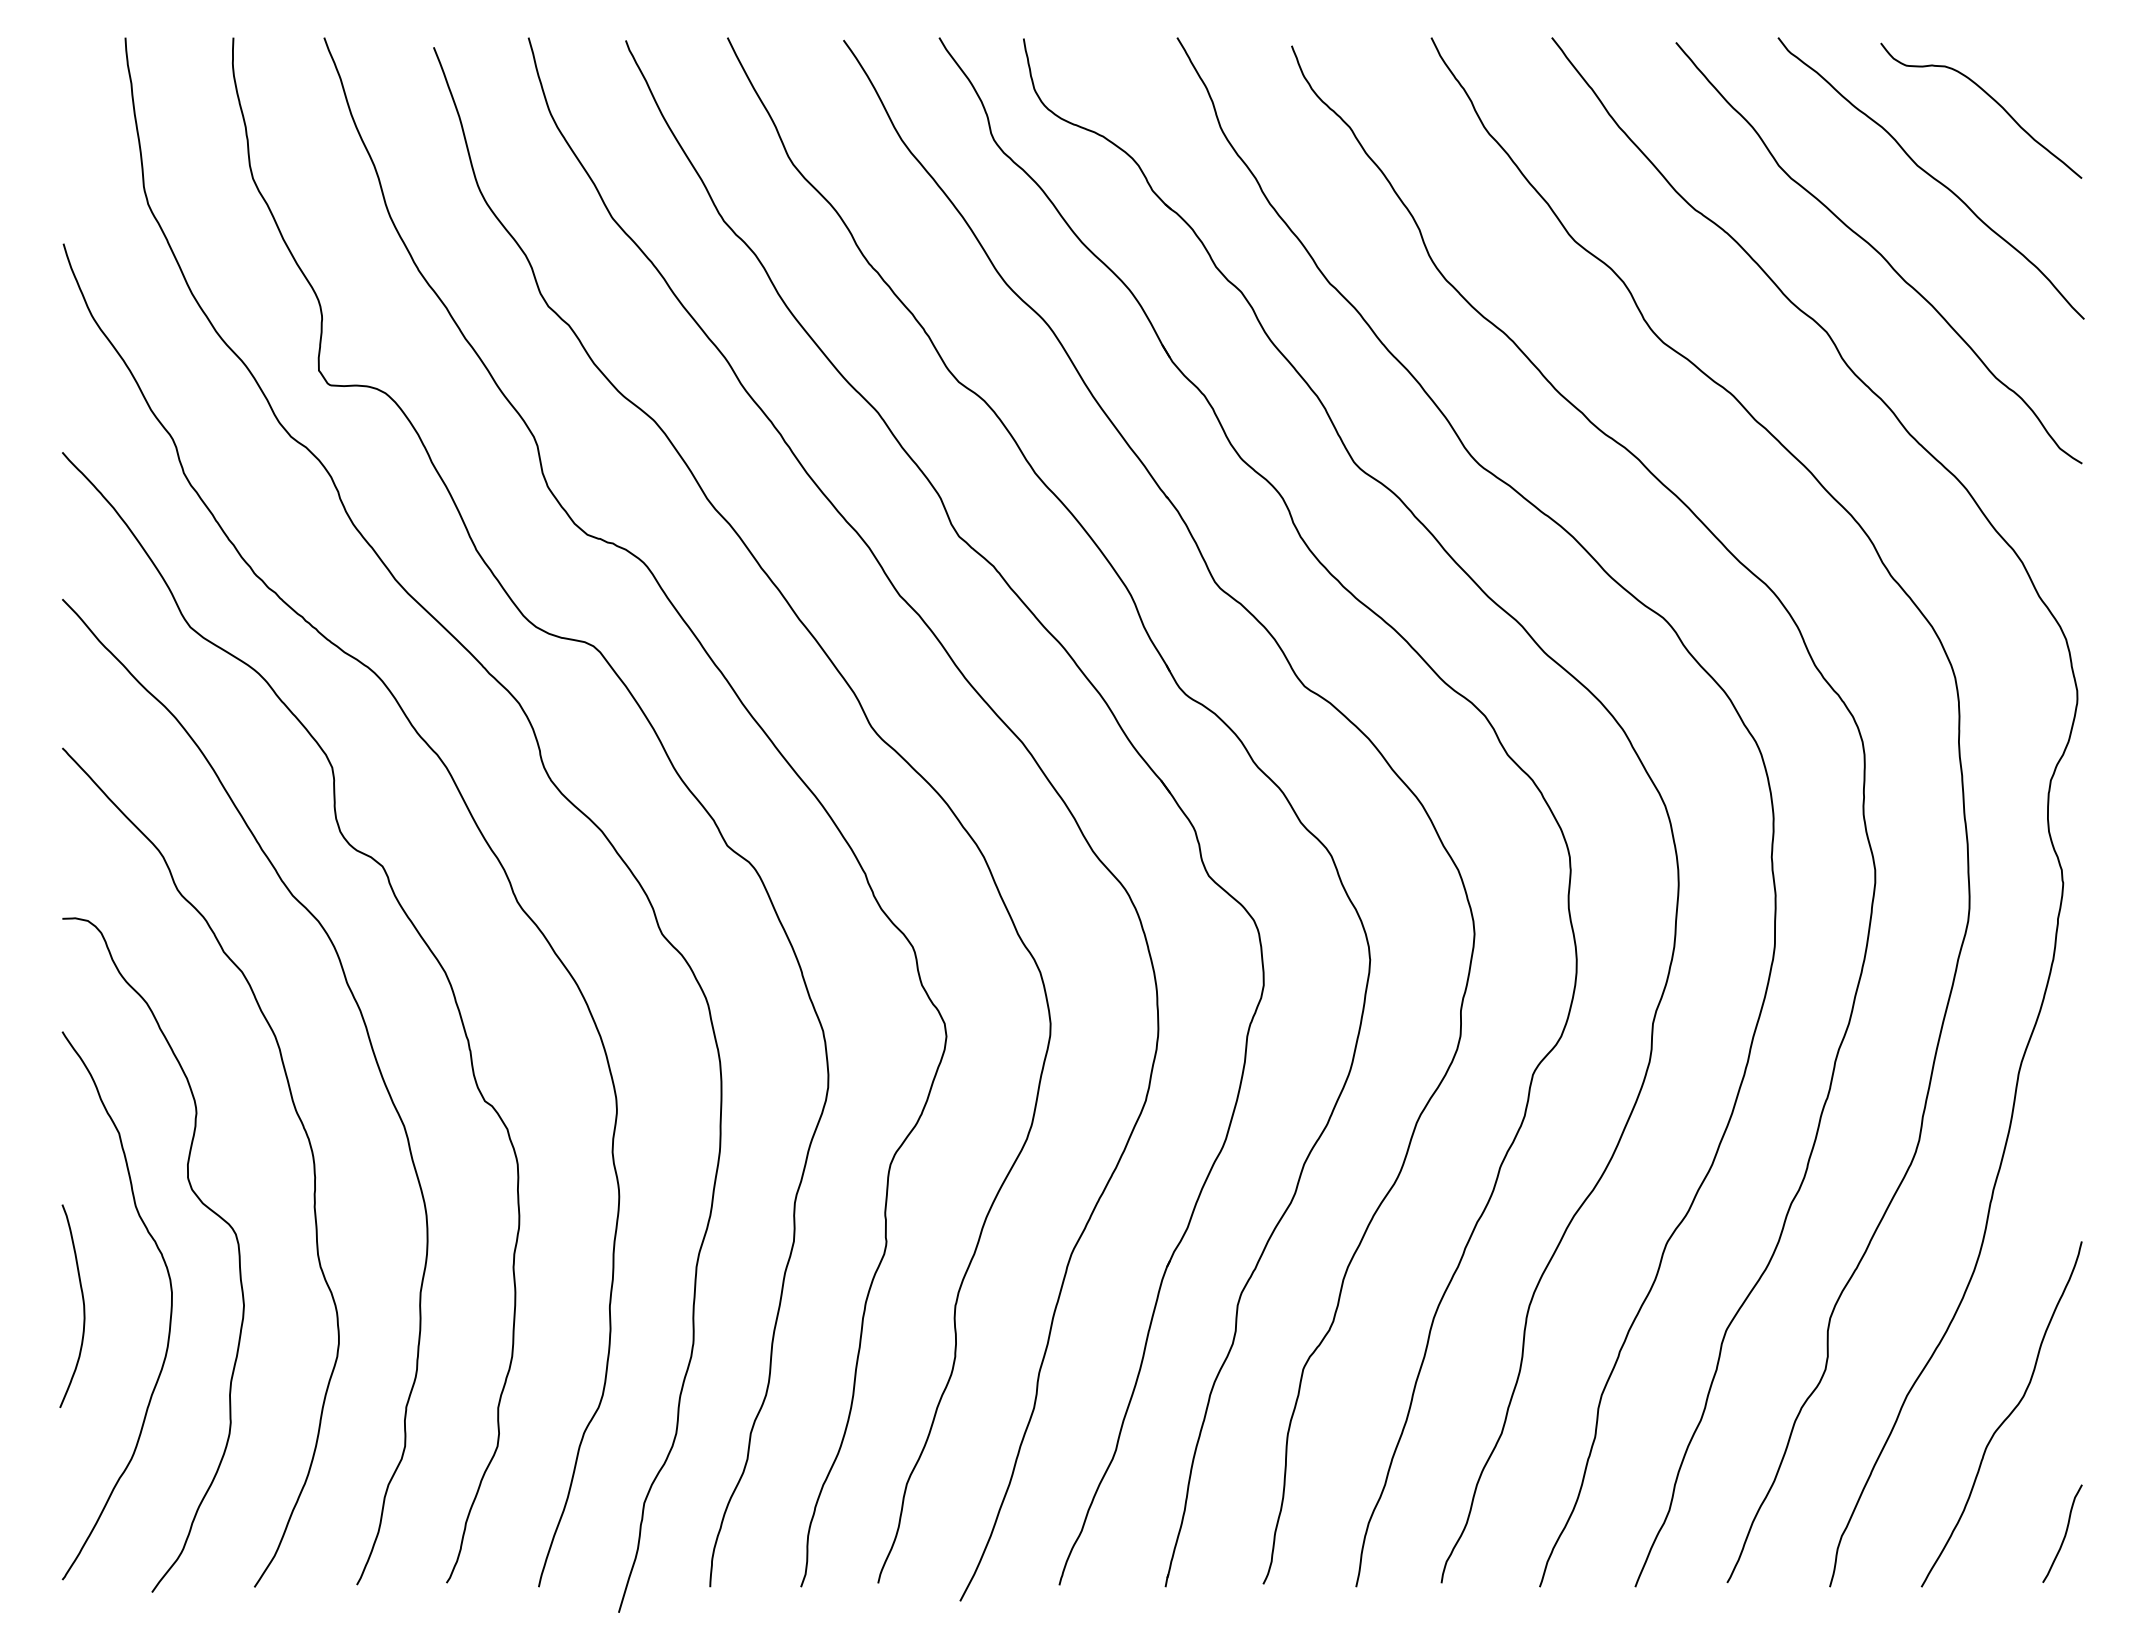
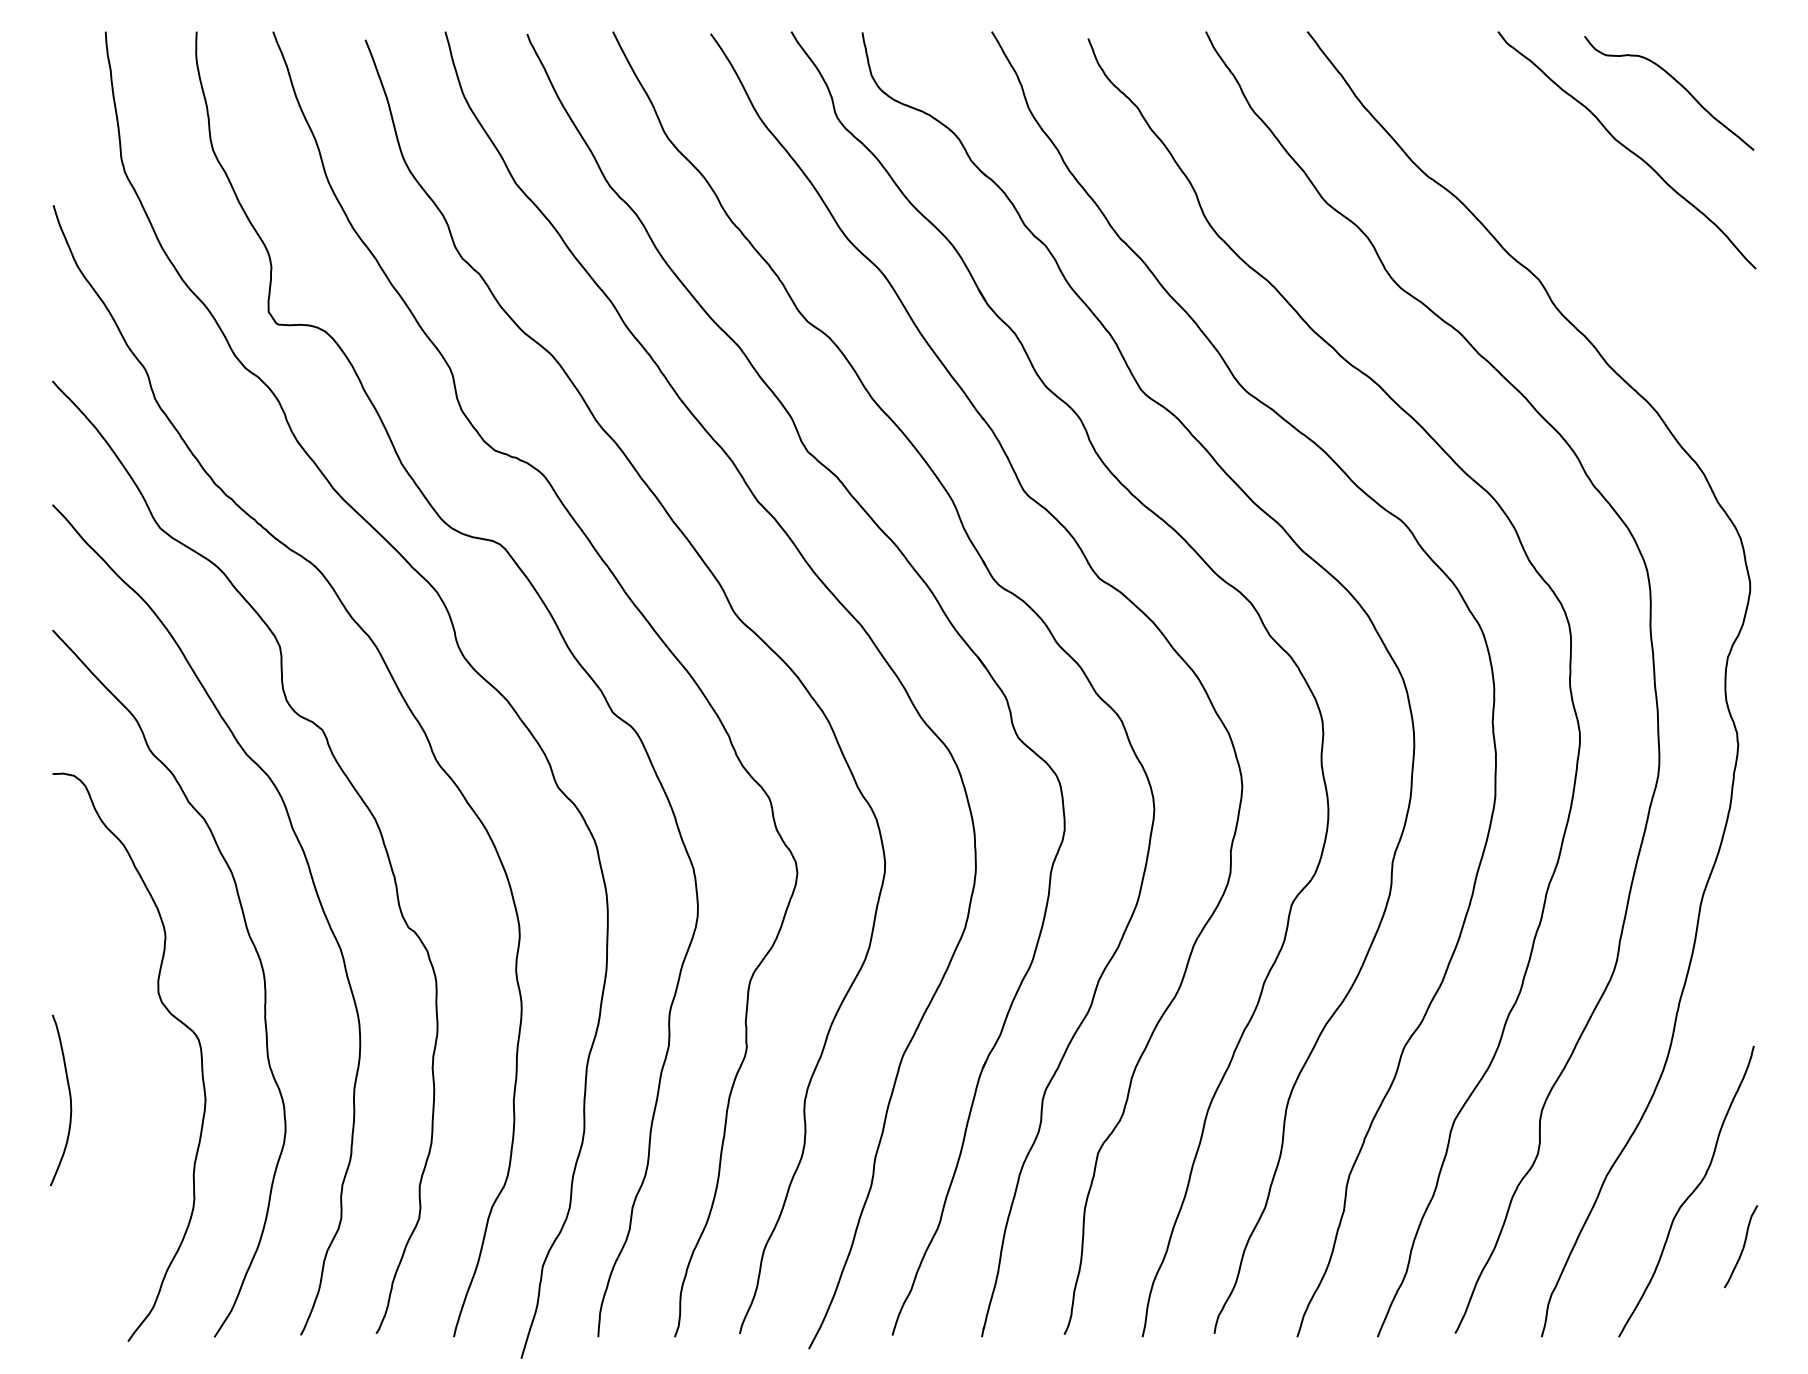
curve: (1878, 253) -> (1582, 213), removed
curve: (170, 1306) -> (143, 1100), removed
curve: (2064, 1534) -> (1742, 1247), moved

